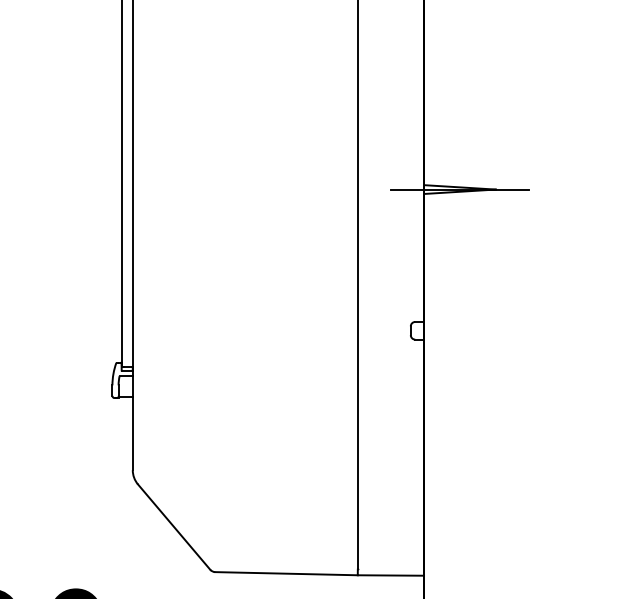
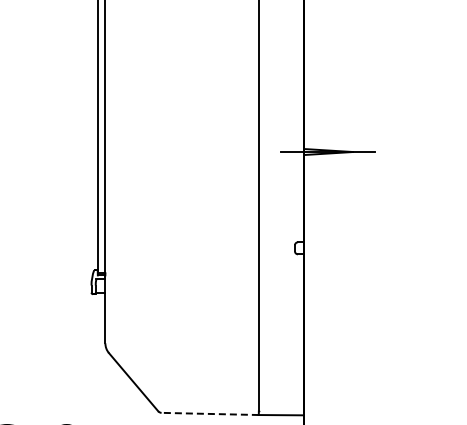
line: (286, 573) -> (210, 413), solid -> dashed

